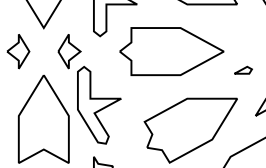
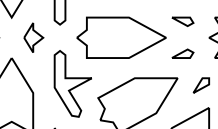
part: (243, 32) -> (183, 21), added
part: (243, 70) -> (183, 54), size x1.43
part: (99, 105) -> (73, 84), moved

